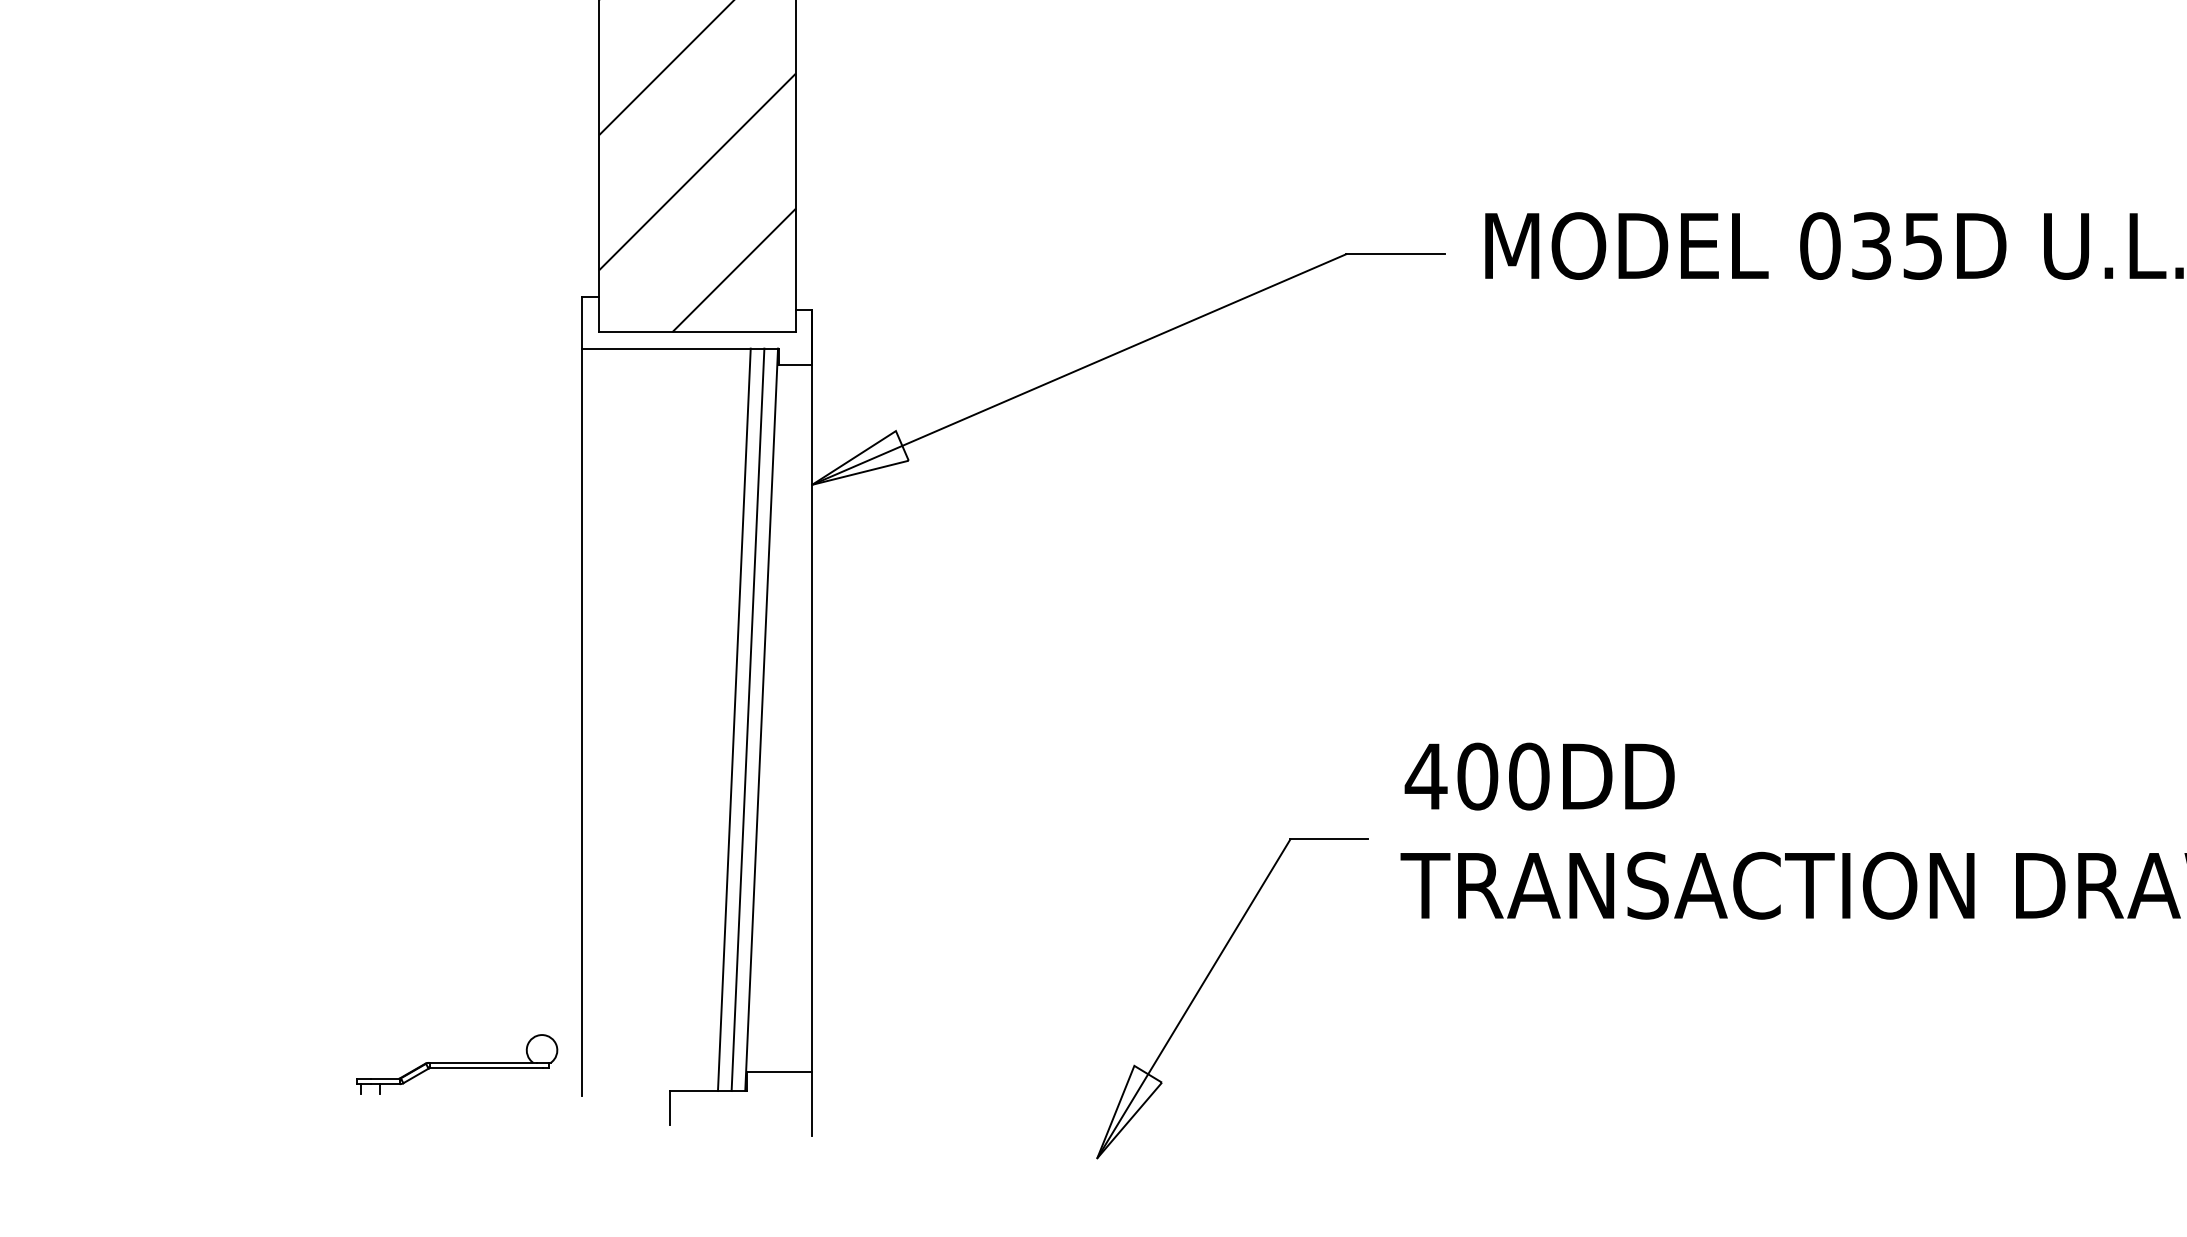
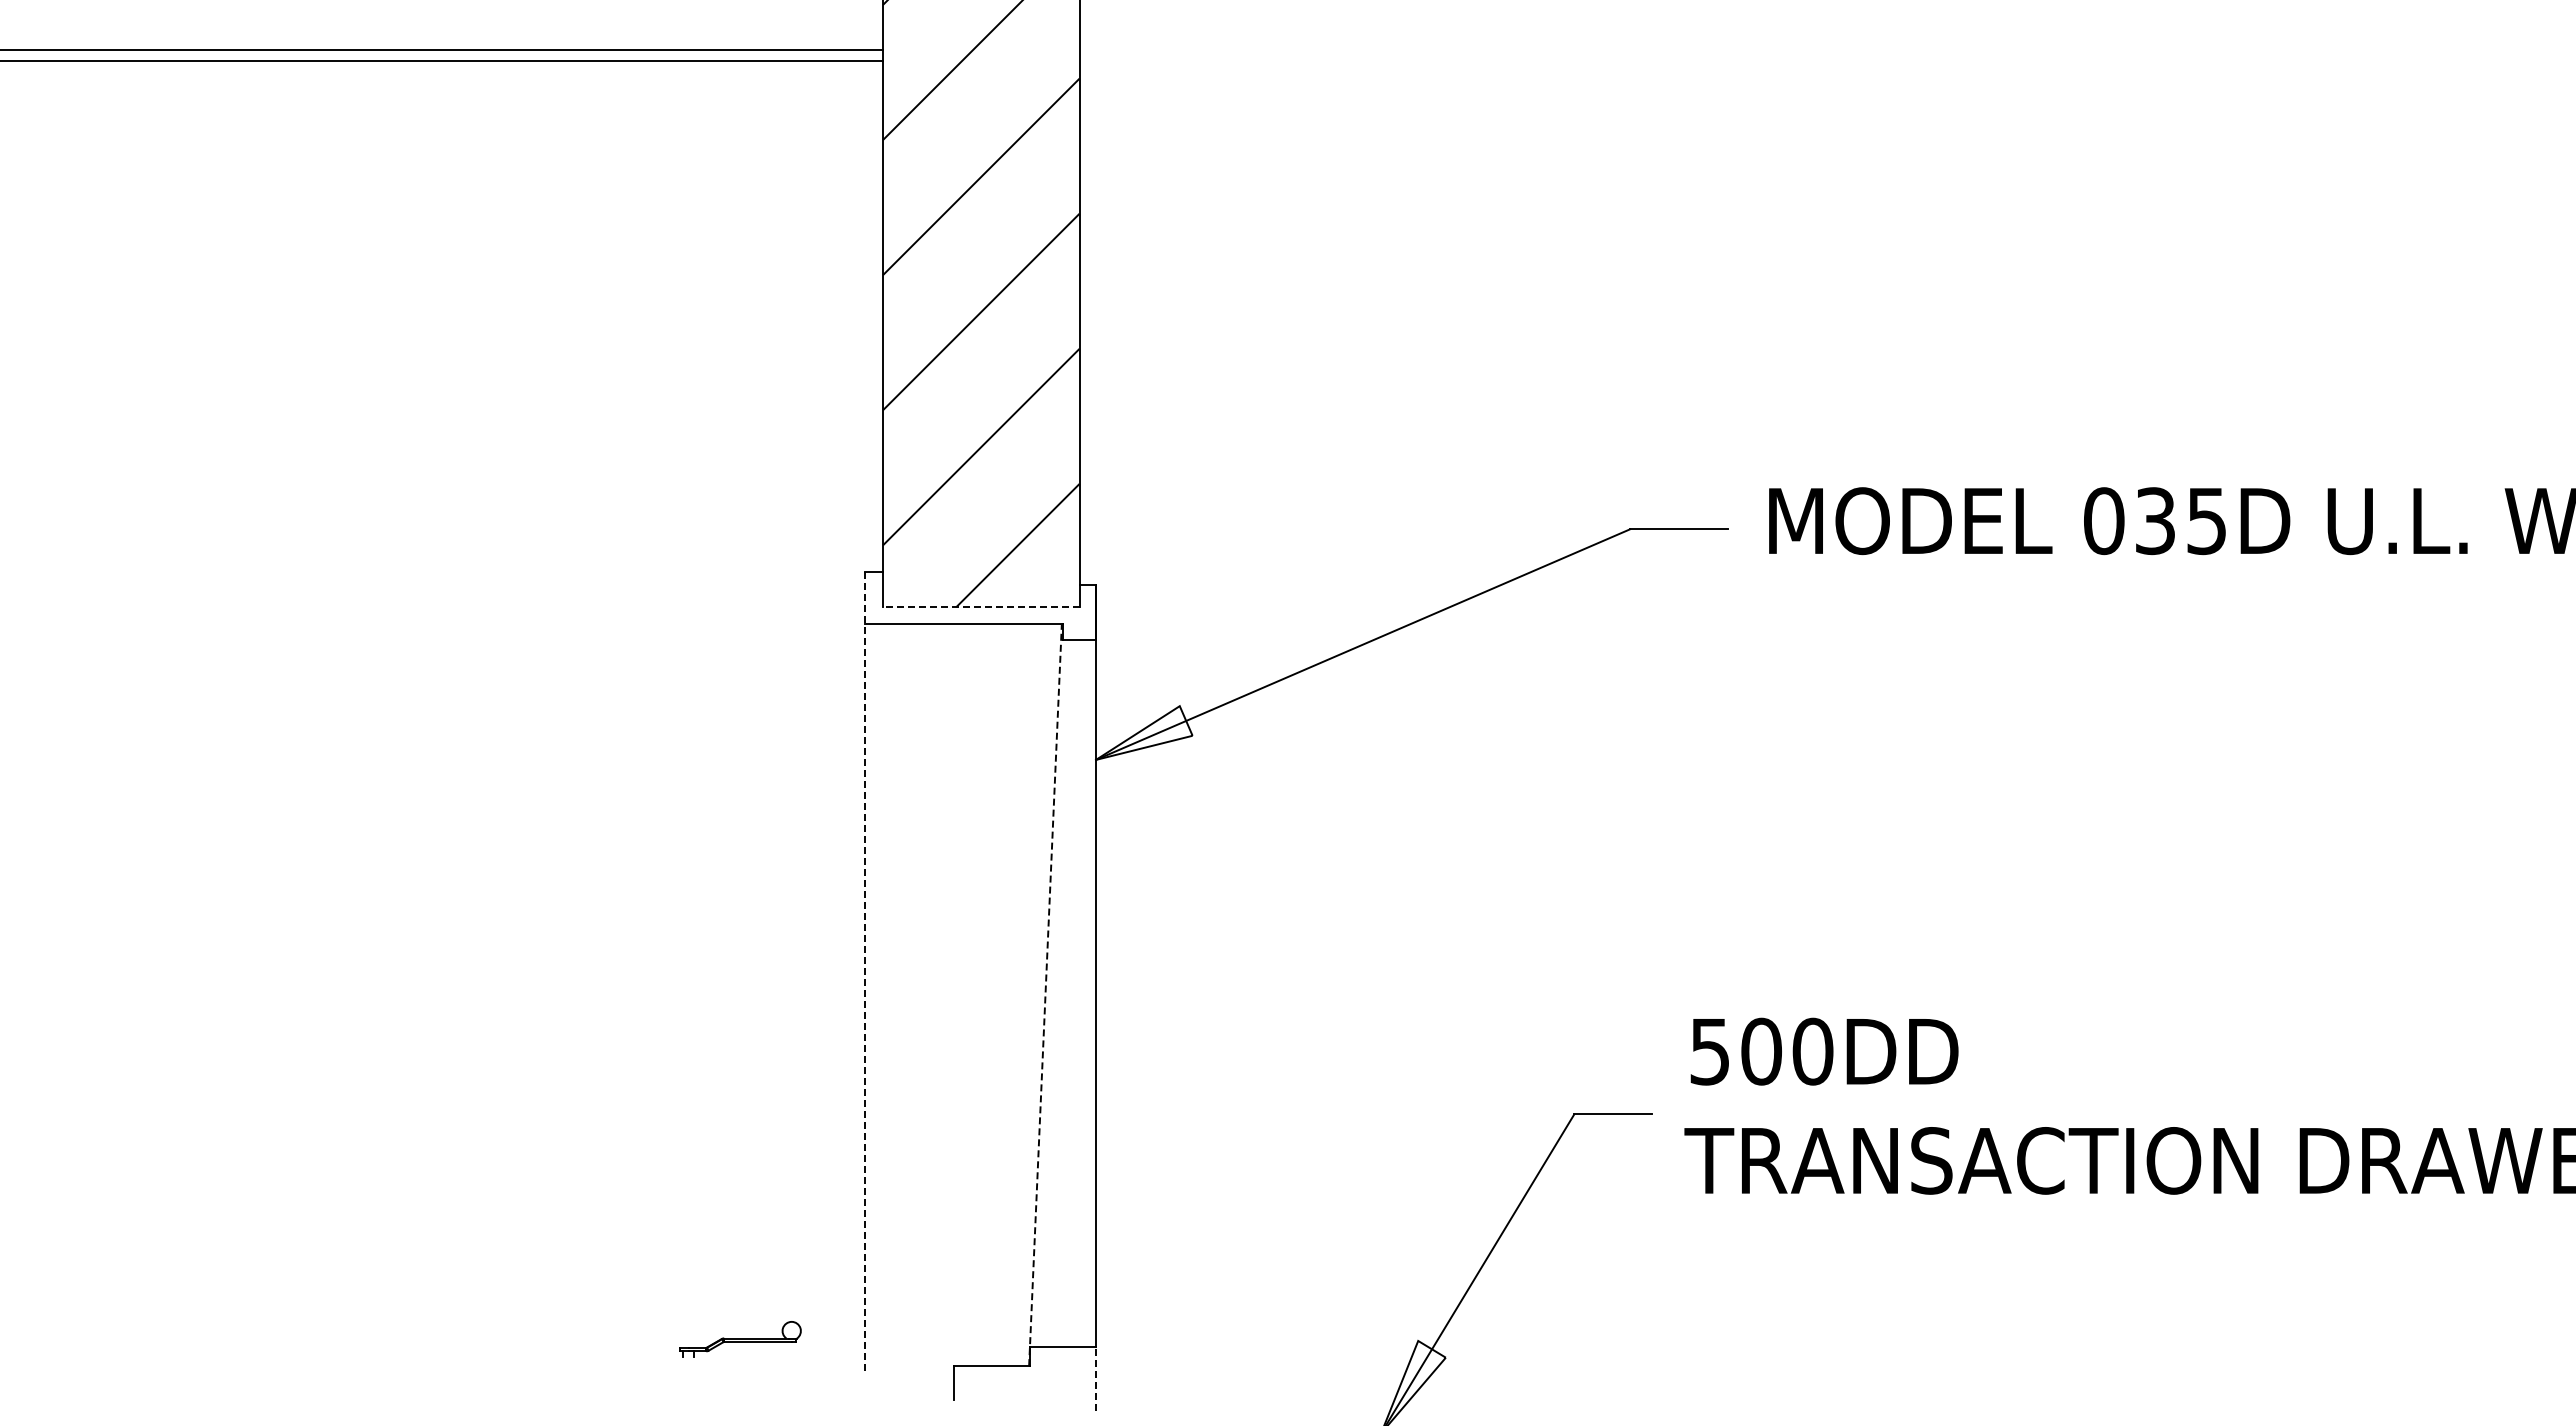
line: (696, 332) -> (980, 607), solid -> dashed
line: (581, 696) -> (865, 971), solid -> dashed
line: (733, 719) -> (1017, 994), removed
line: (747, 719) -> (1031, 994), removed
line: (761, 719) -> (1045, 994), solid -> dashed
text: (1425, 777) -> (1709, 1052), 400DD -> 500DD
part: (456, 1064) -> (740, 1339), size x0.6
line: (811, 1103) -> (1095, 1378), solid -> dashed

